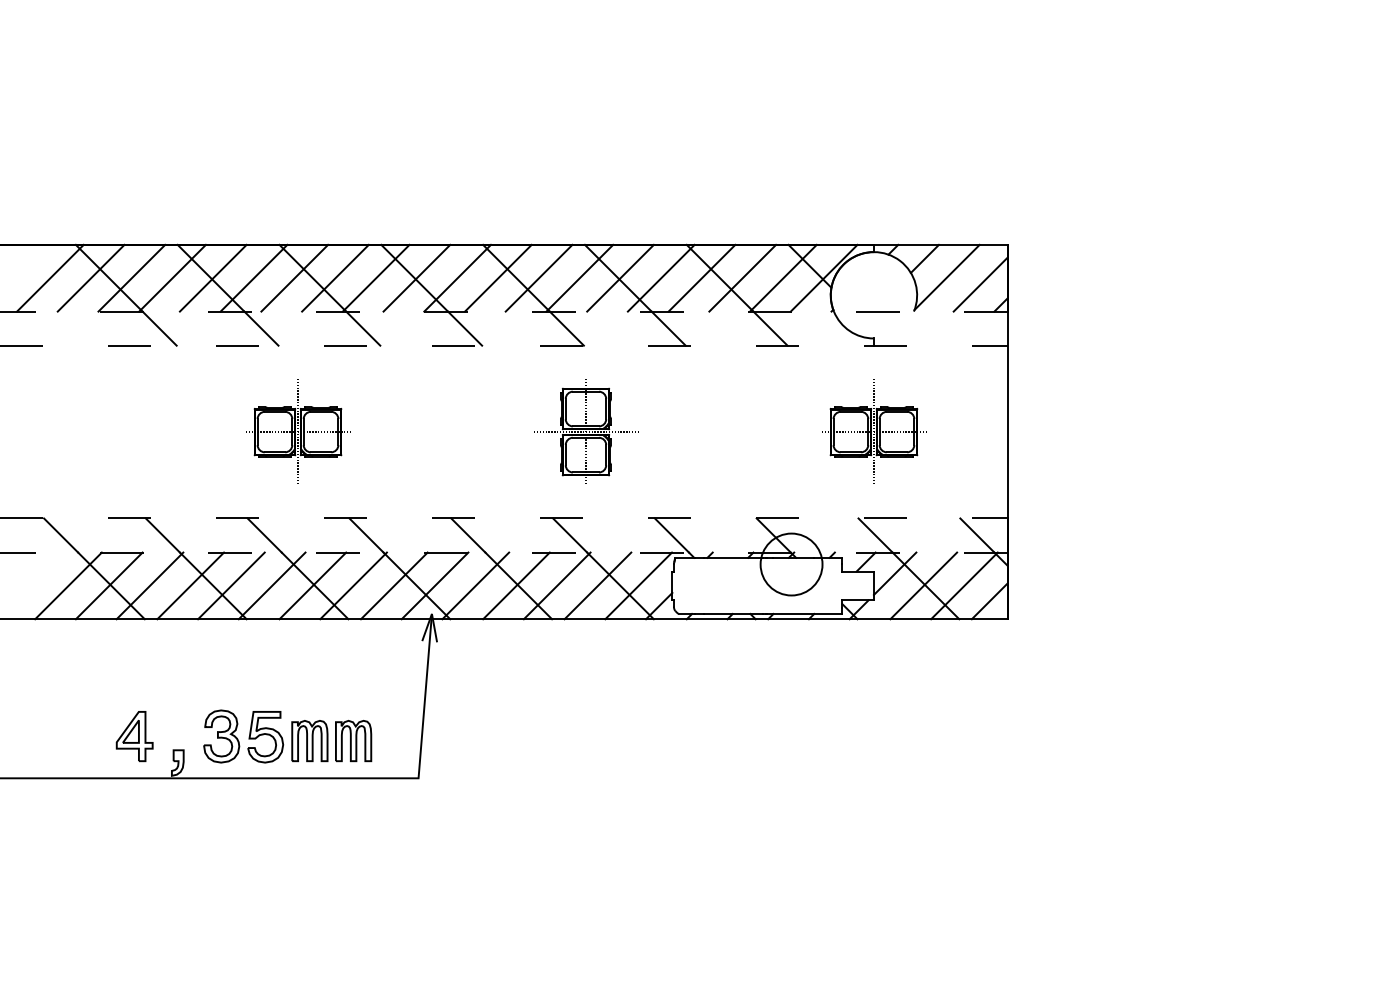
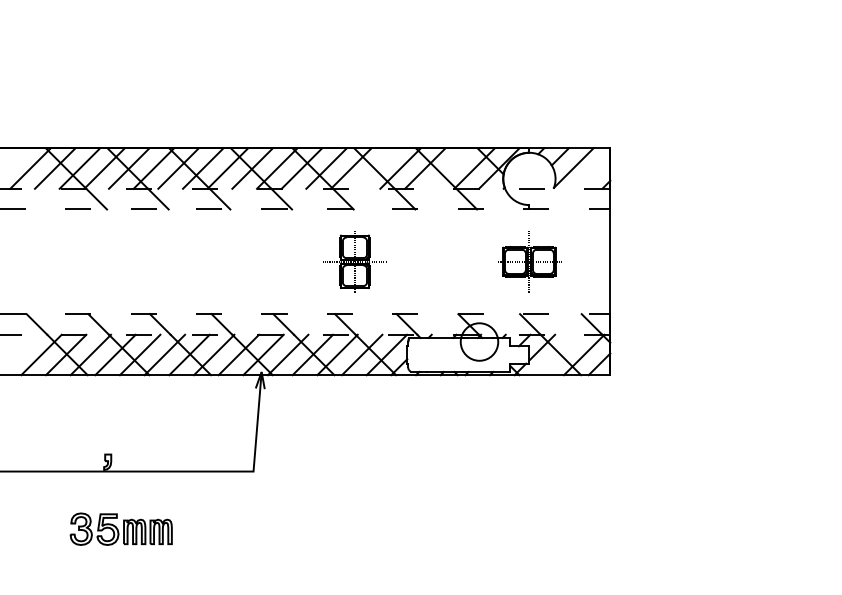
line: (619, 278) -> (375, 168), removed
line: (742, 278) -> (449, 168), removed
line: (979, 284) -> (593, 172), removed
part: (297, 431) -> (180, 261), removed
line: (923, 585) -> (559, 354), removed
part: (286, 735) -> (120, 528), moved
part: (134, 736) -> (81, 446), removed

